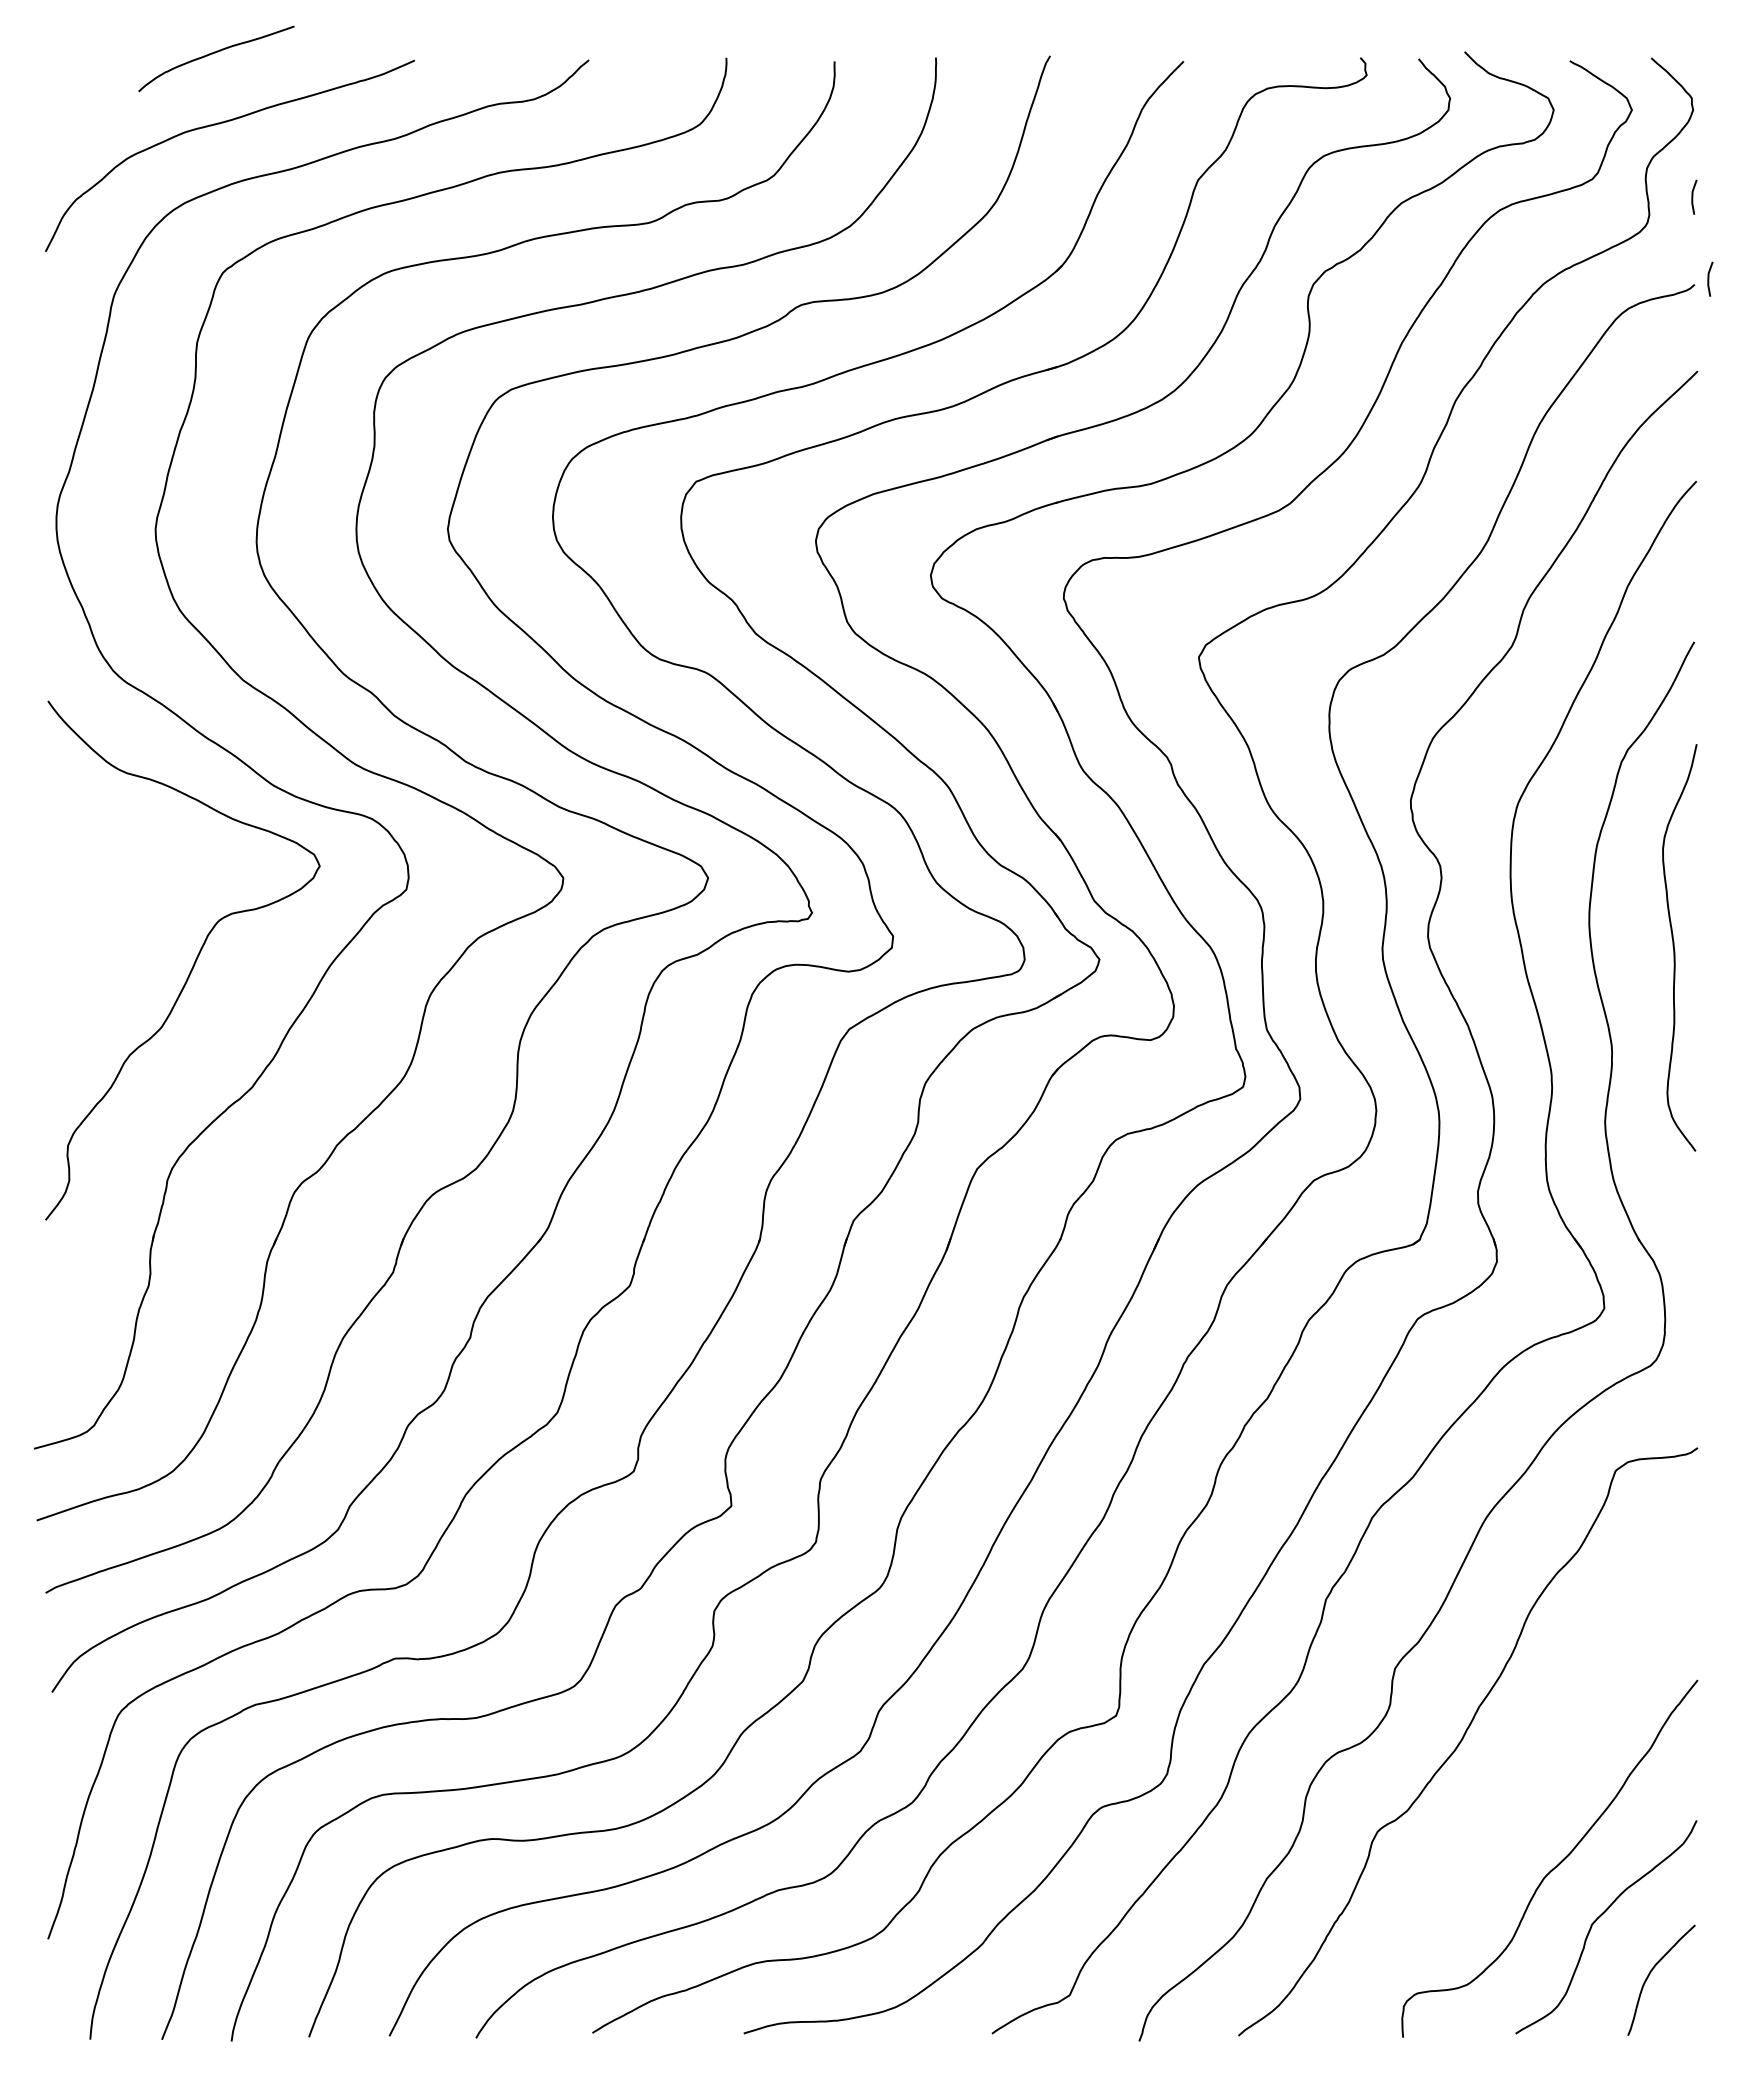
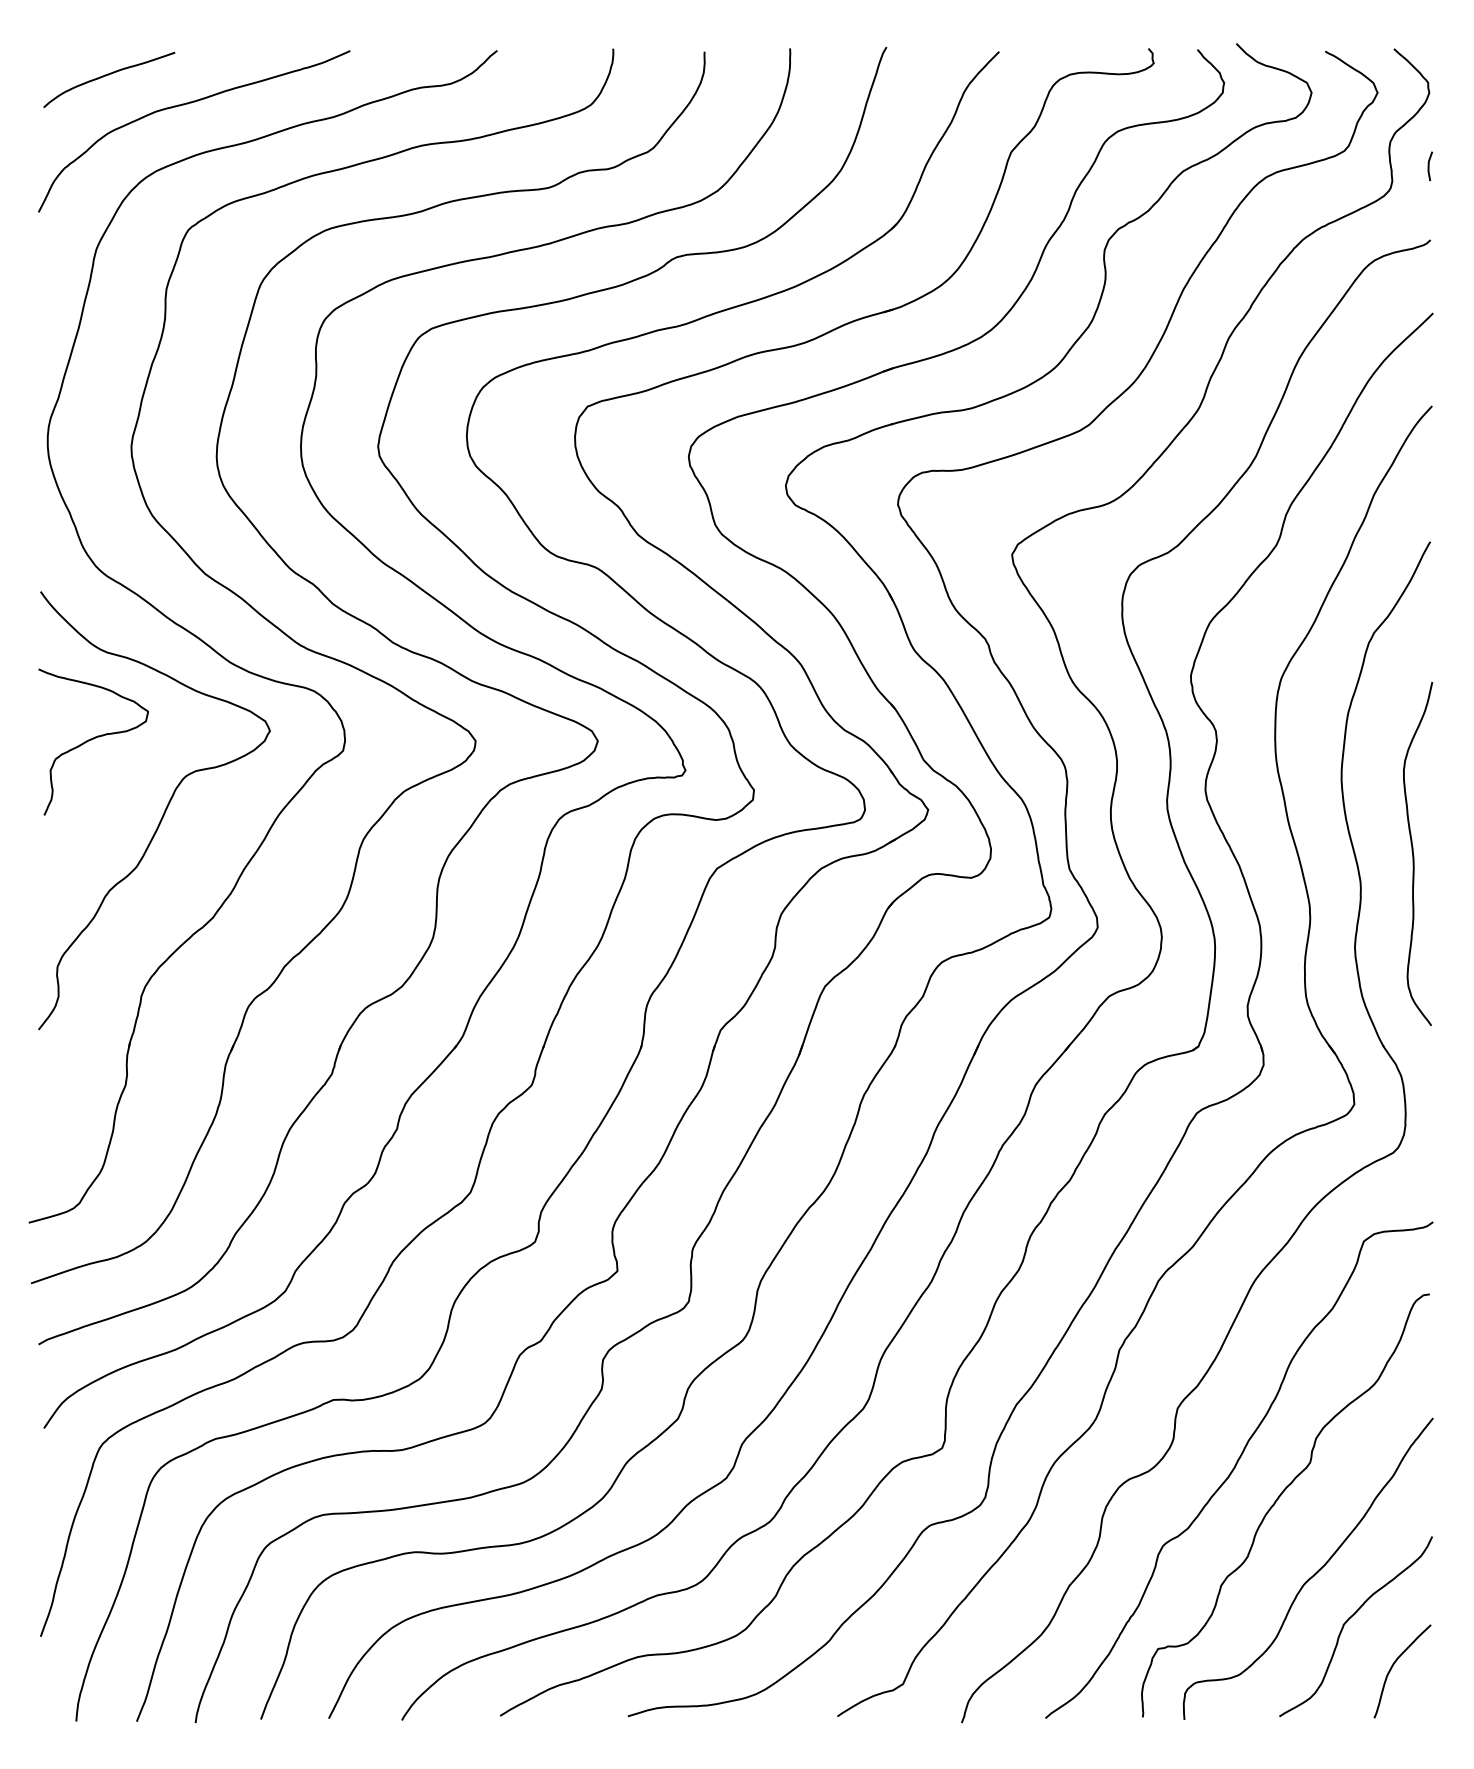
curve: (215, 53) -> (108, 75), moved
line: (1709, 278) -> (1443, 234), removed
curve: (110, 876) -> (93, 739), added
curve: (1674, 947) -> (1413, 853), moved
curve: (1514, 1776) -> (1278, 1499), added

